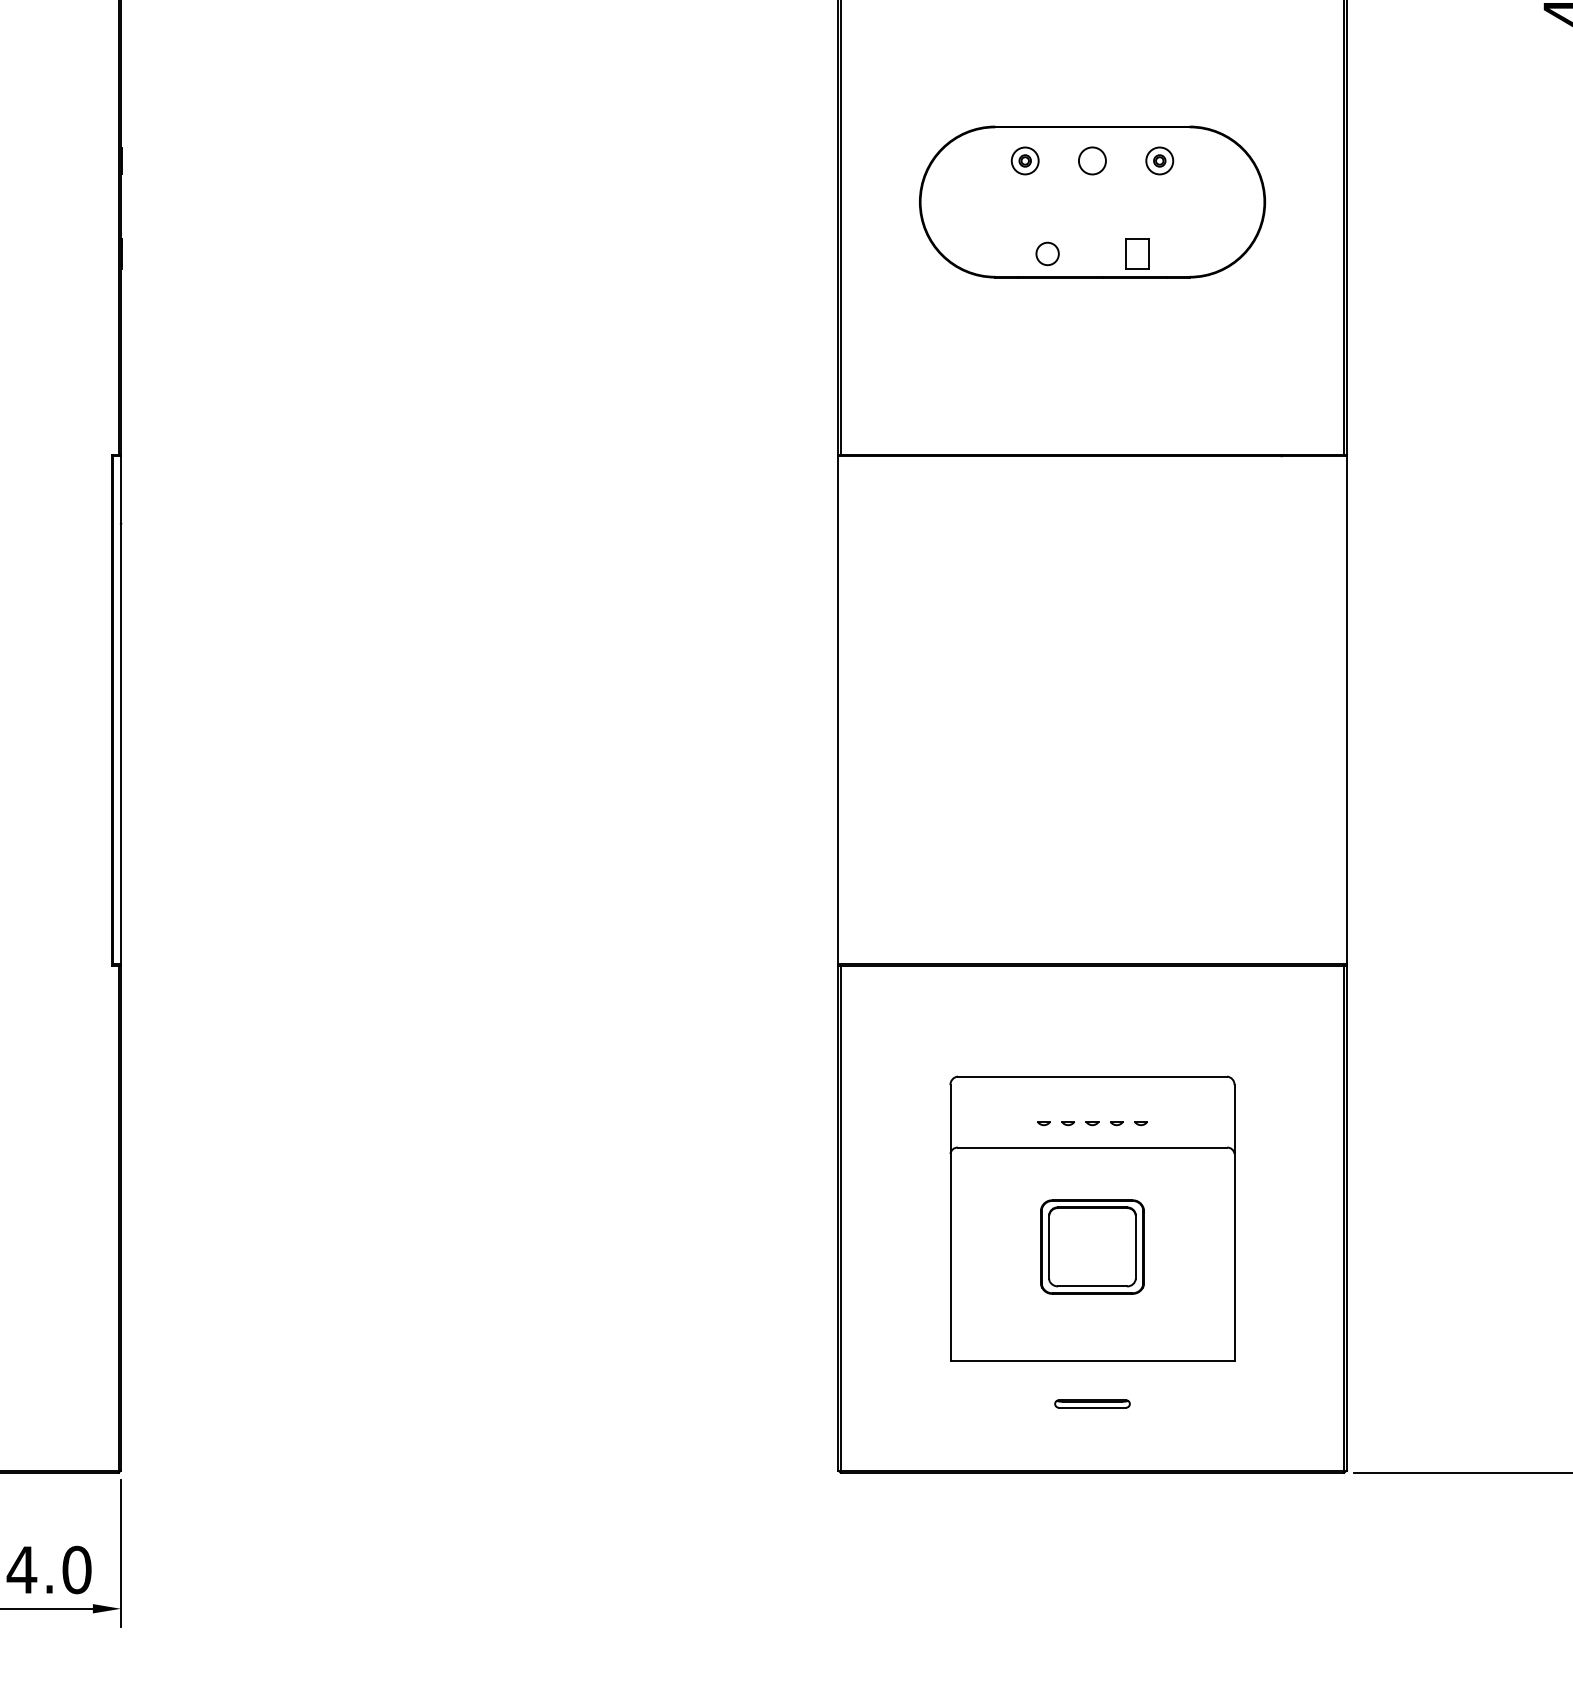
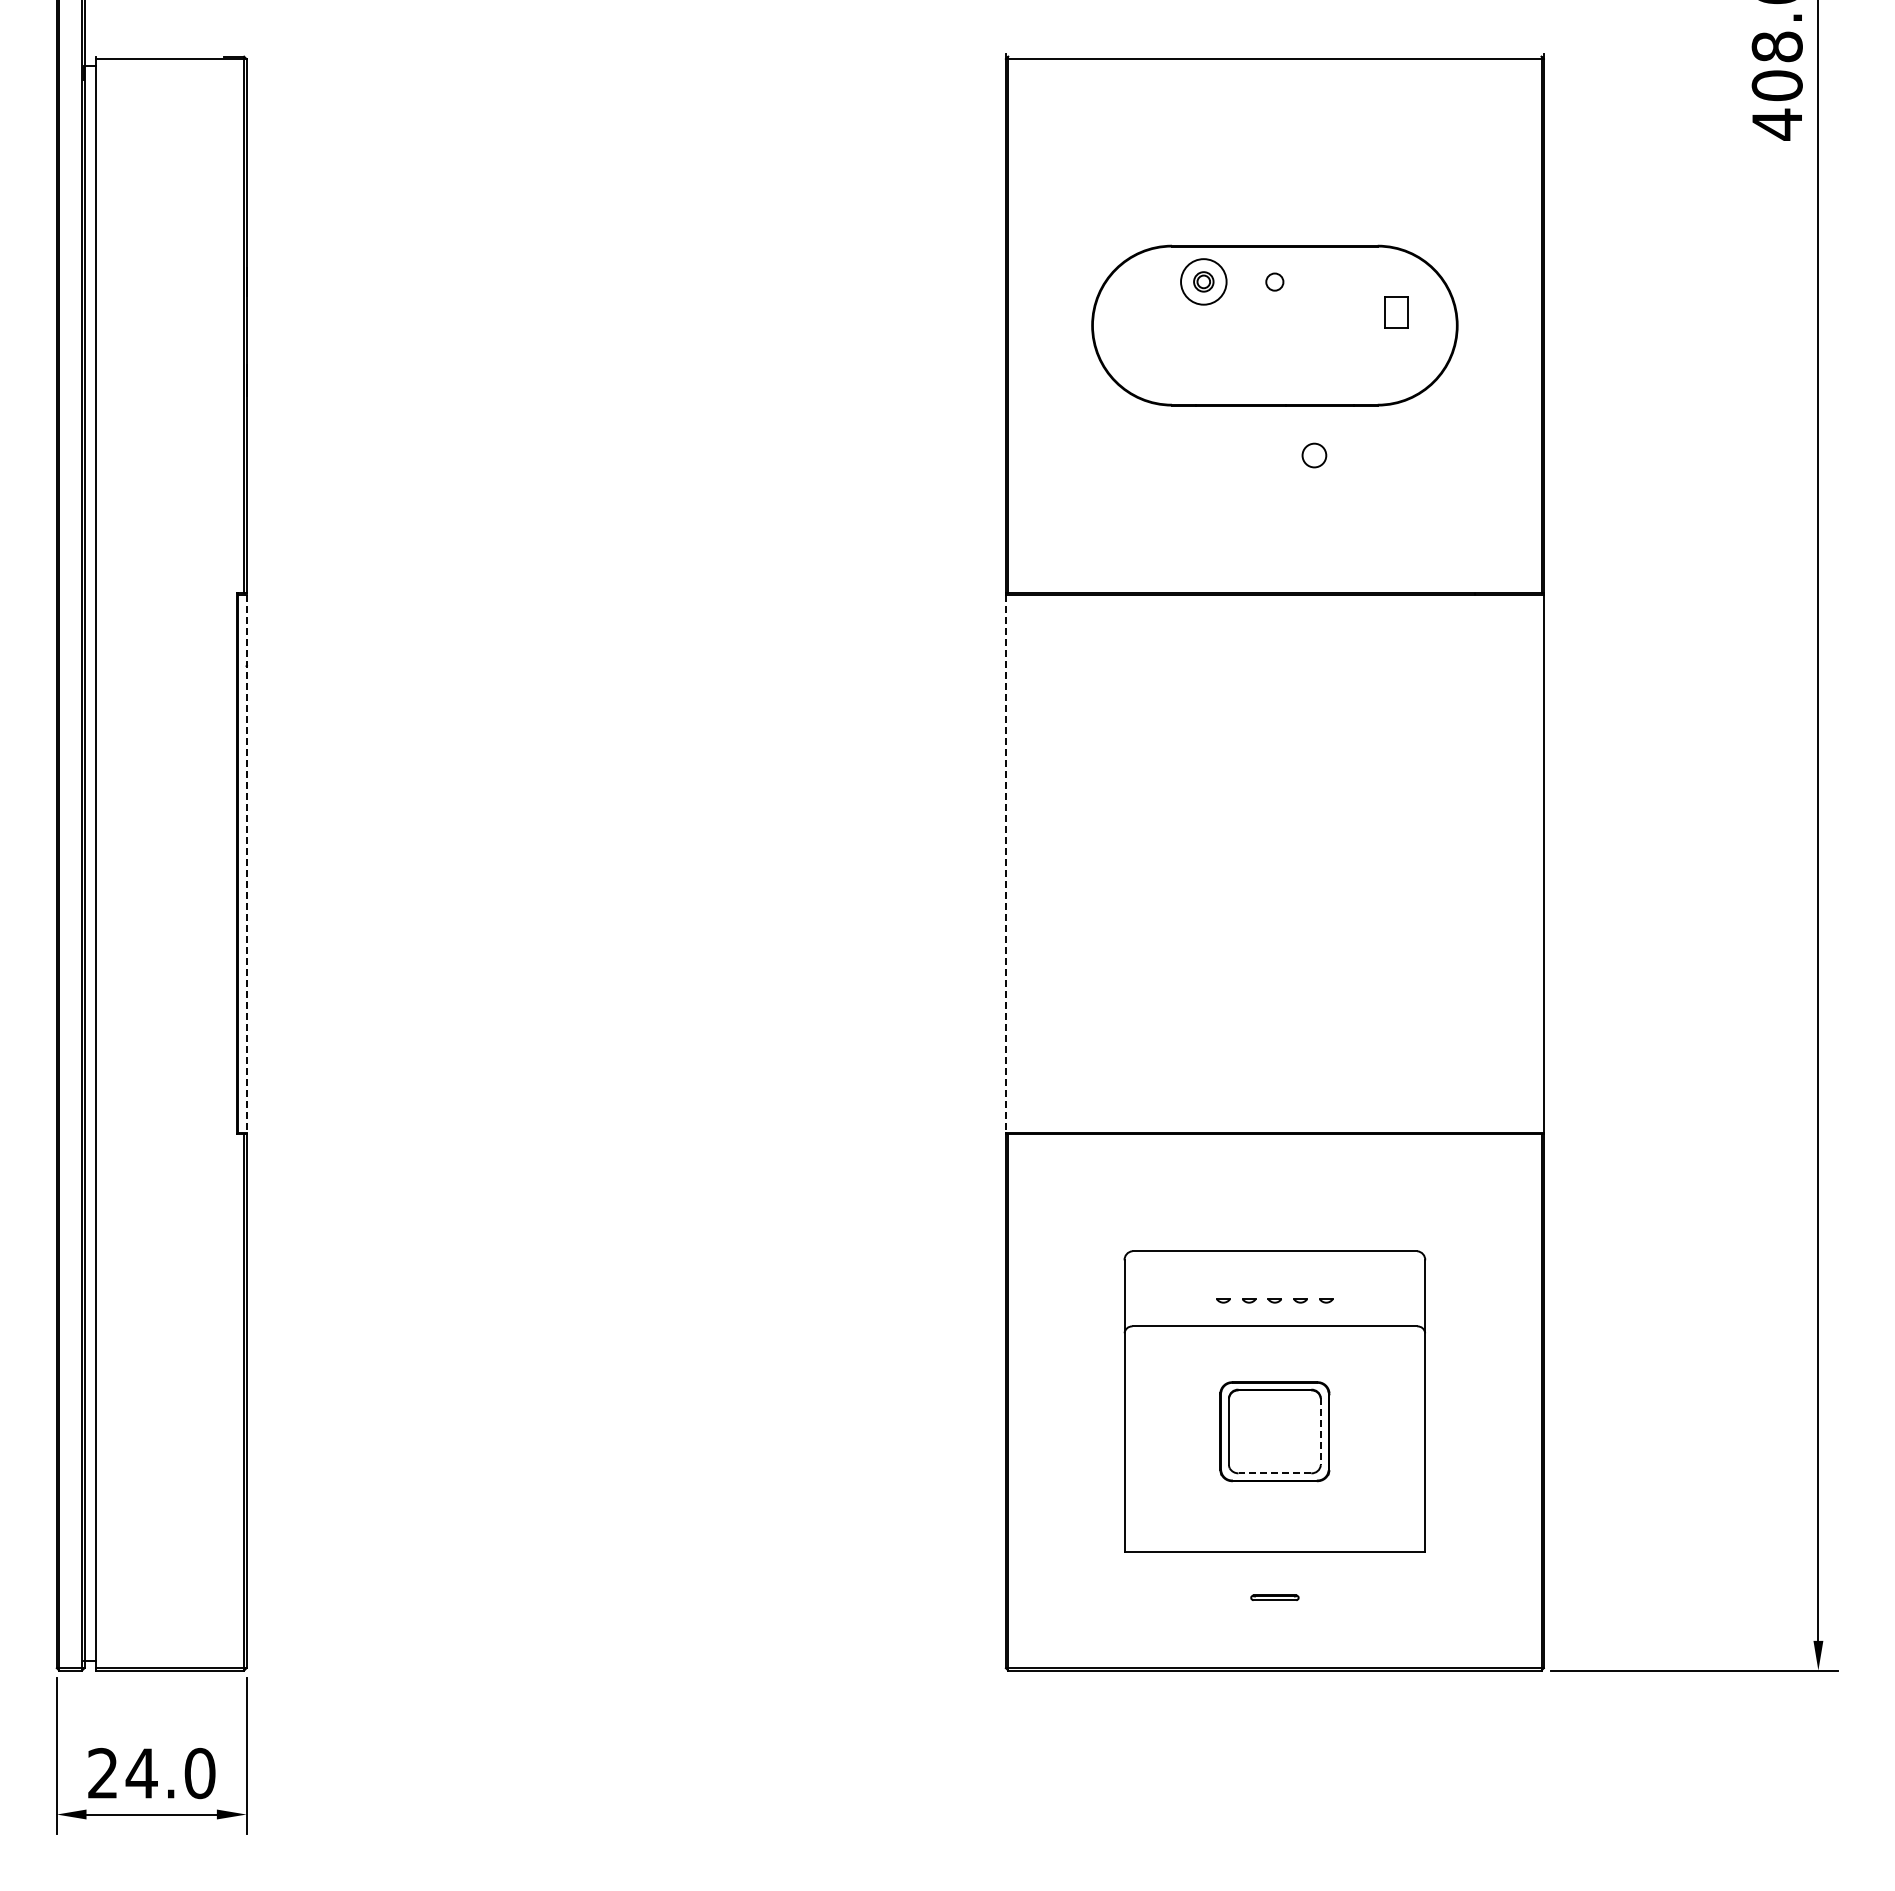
circle: (1092, 160) -> (1274, 281), size x0.6
part: (1025, 161) -> (1203, 282), size x1.6
part: (1160, 161) -> (1346, 282), removed
circle: (1047, 253) -> (1314, 455), moved
part: (1137, 253) -> (1396, 312), moved
line: (120, 710) -> (246, 863), solid -> dashed
line: (837, 710) -> (1005, 863), solid -> dashed
line: (1135, 1246) -> (1320, 1431), solid -> dashed
line: (1092, 1286) -> (1274, 1473), solid -> dashed
part: (1092, 1403) -> (1274, 1597), size x0.6

